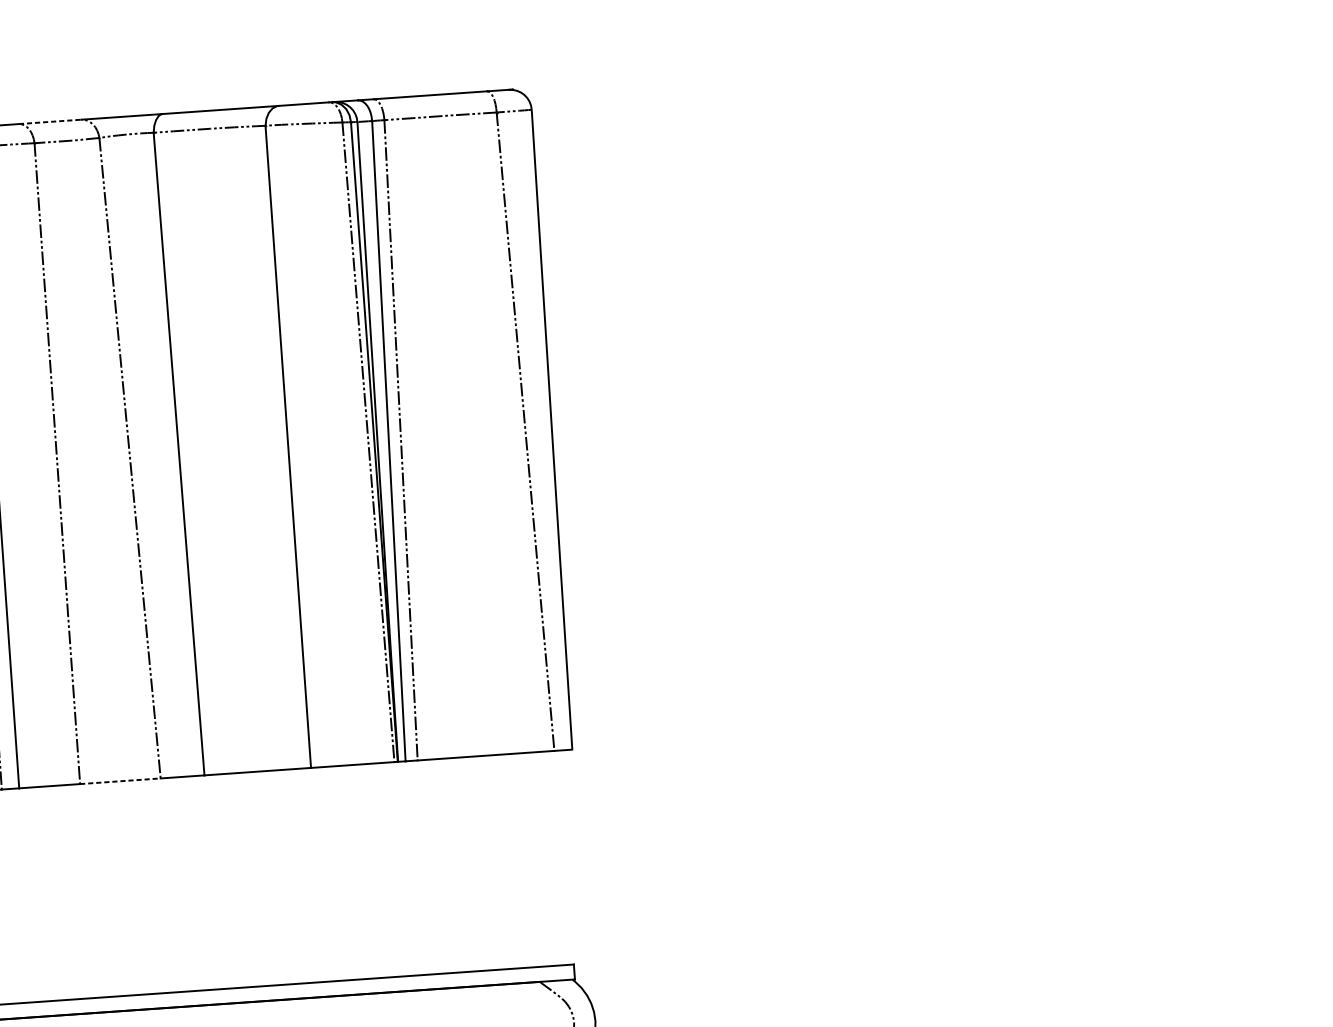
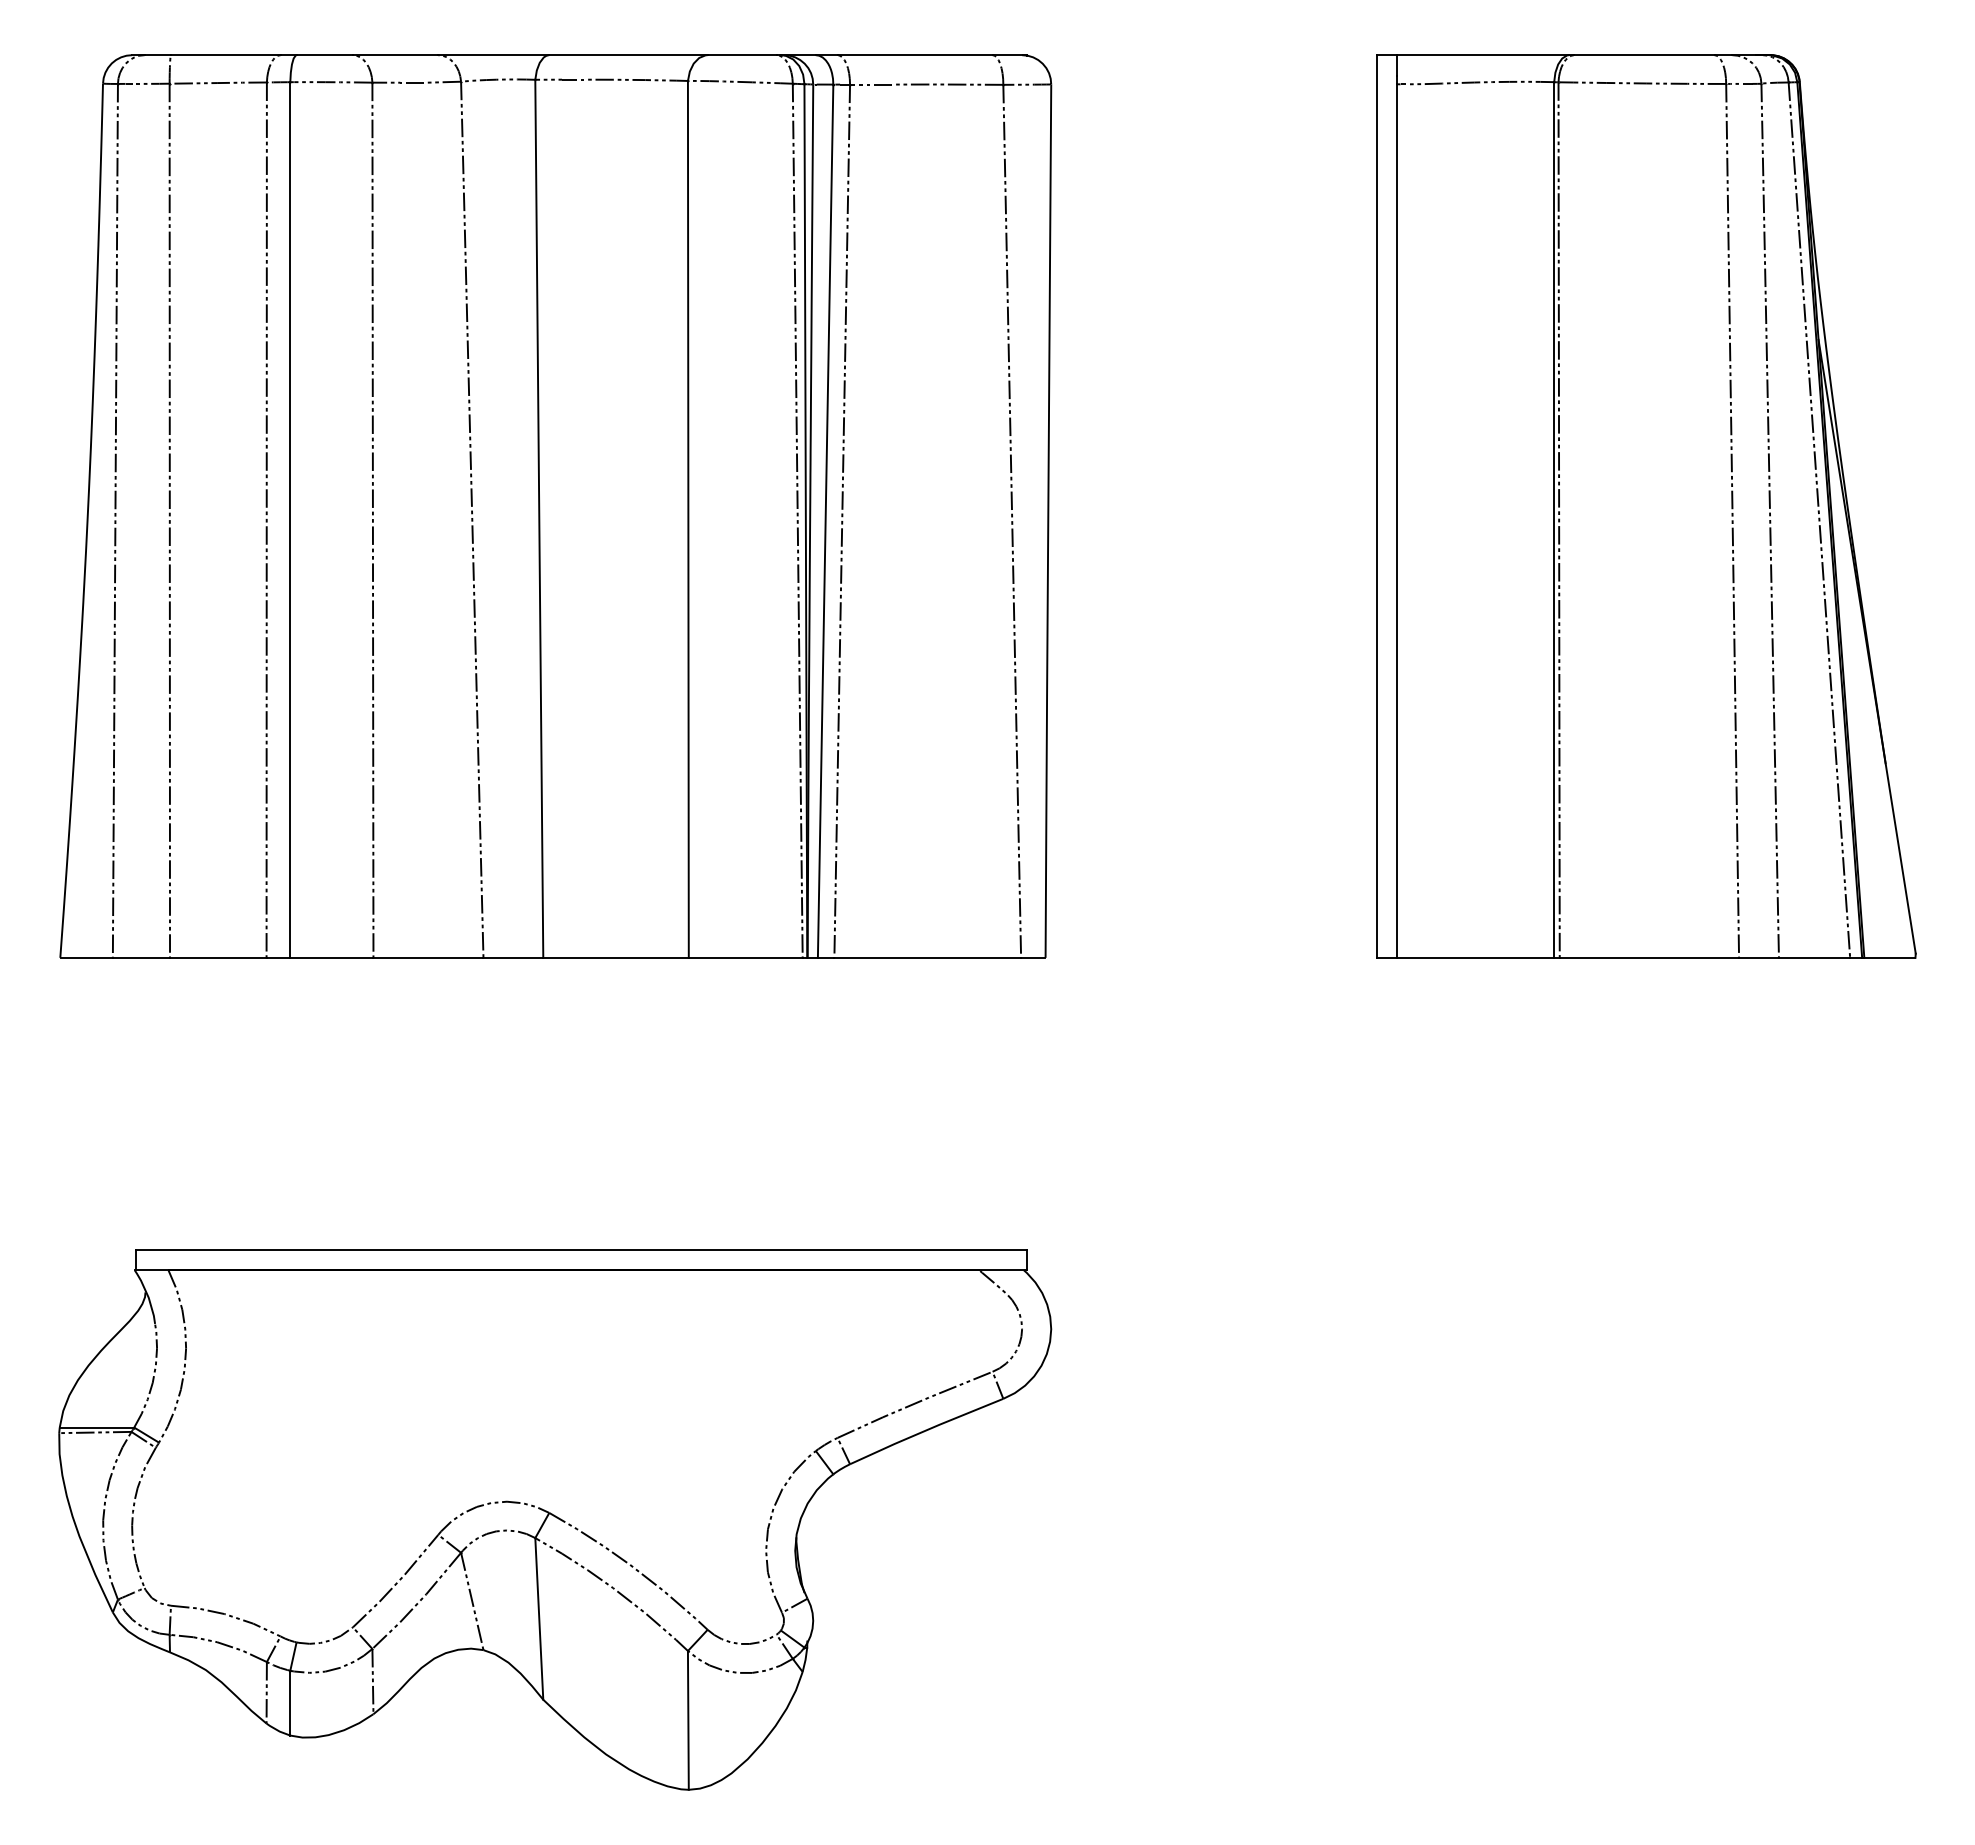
line: (50, 122) -> (395, 55), dashed -> solid
part: (989, 388) -> (1646, 506), added
line: (120, 780) -> (428, 957), dashed -> solid

